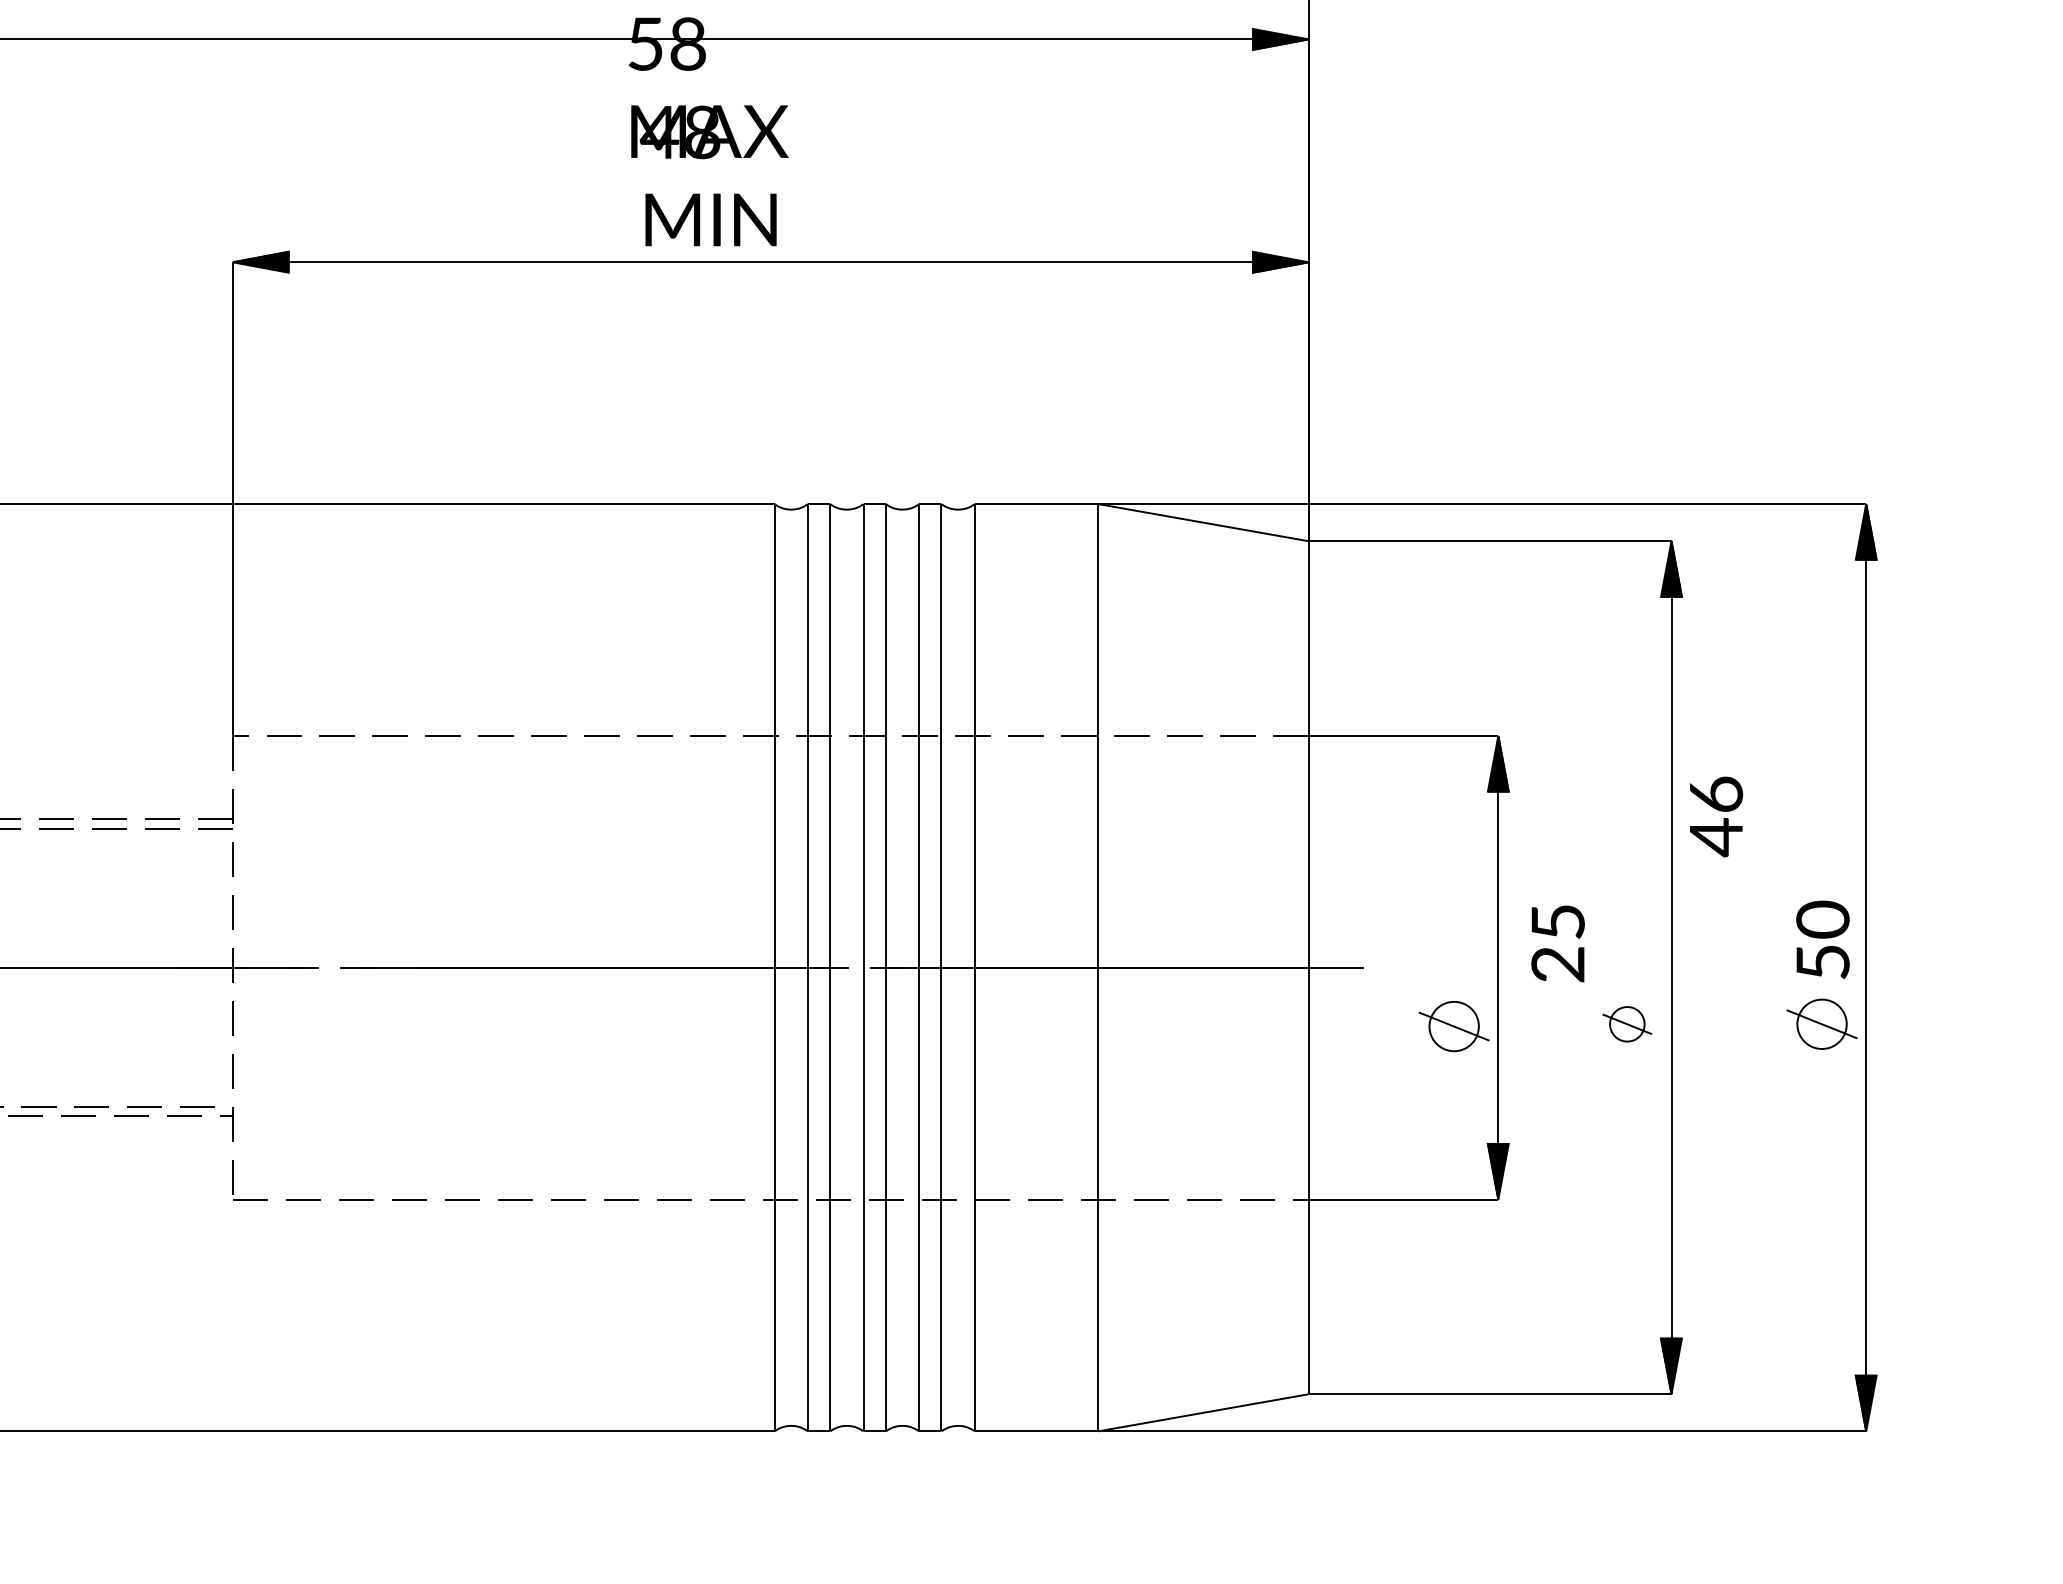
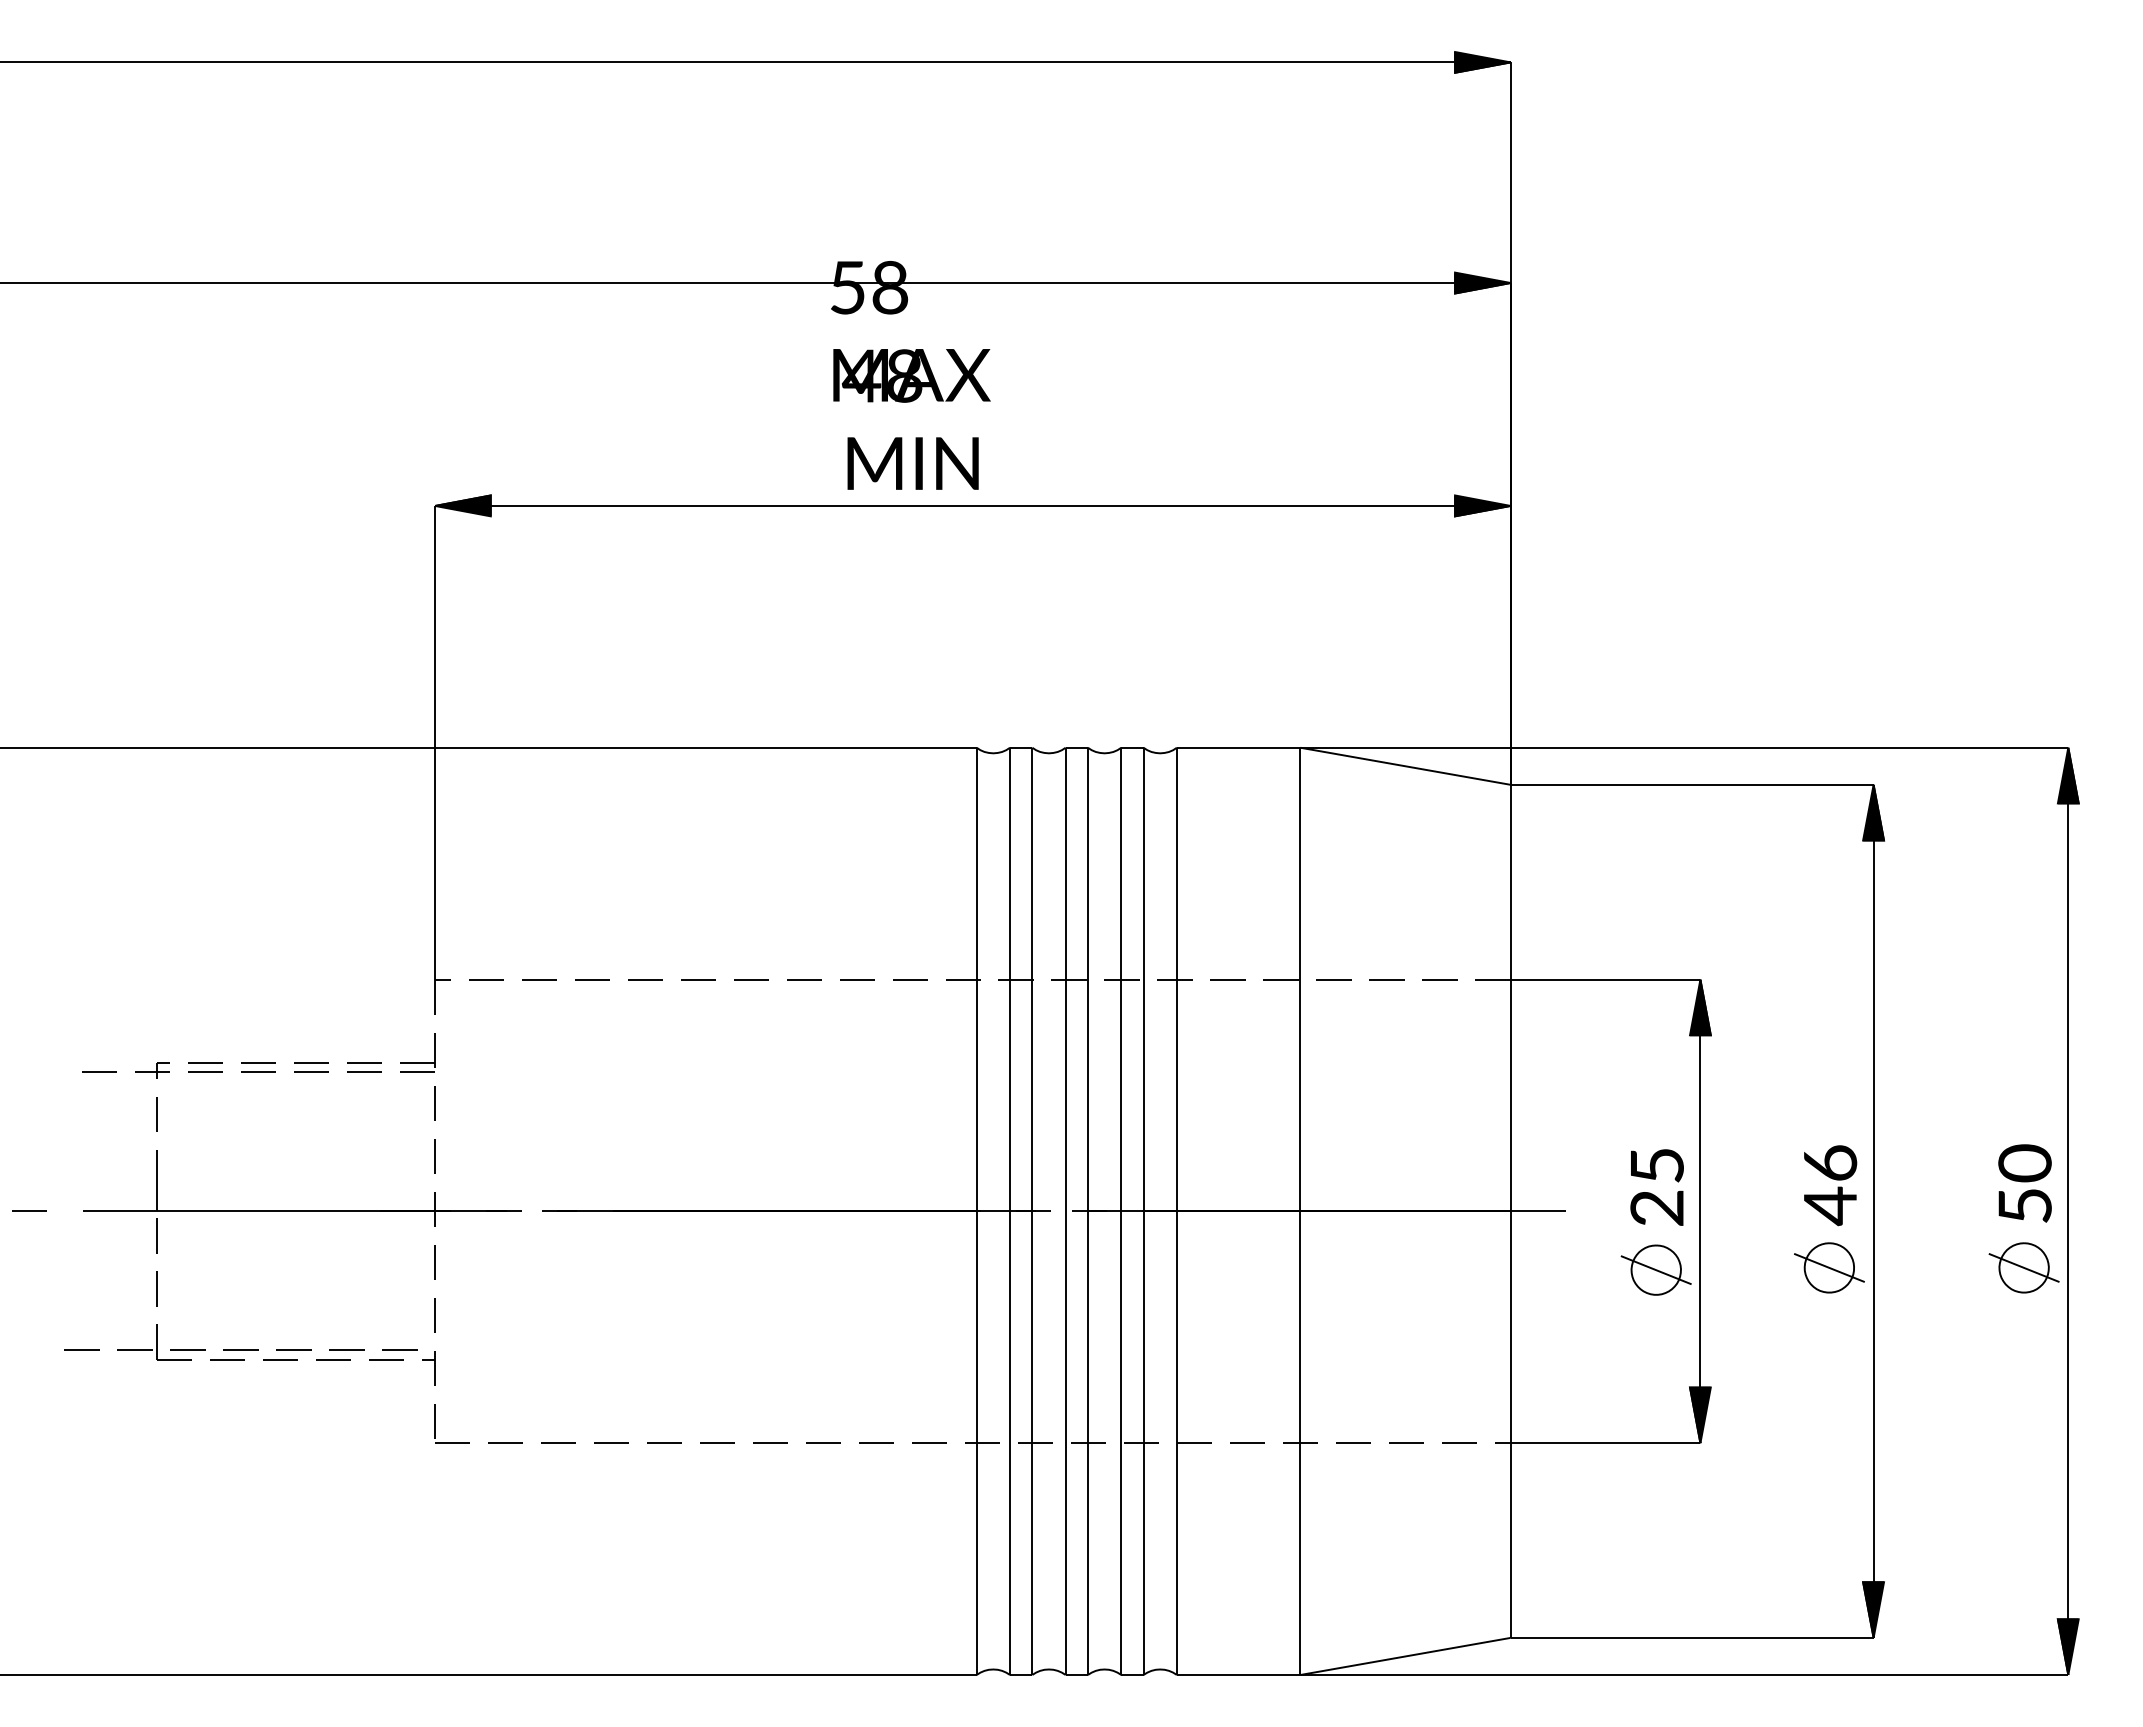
text: (1716, 816) -> (1830, 1185), moved
text: (1557, 943) -> (1656, 1187), moved
part: (1627, 1023) -> (1829, 1267), size x1.43

